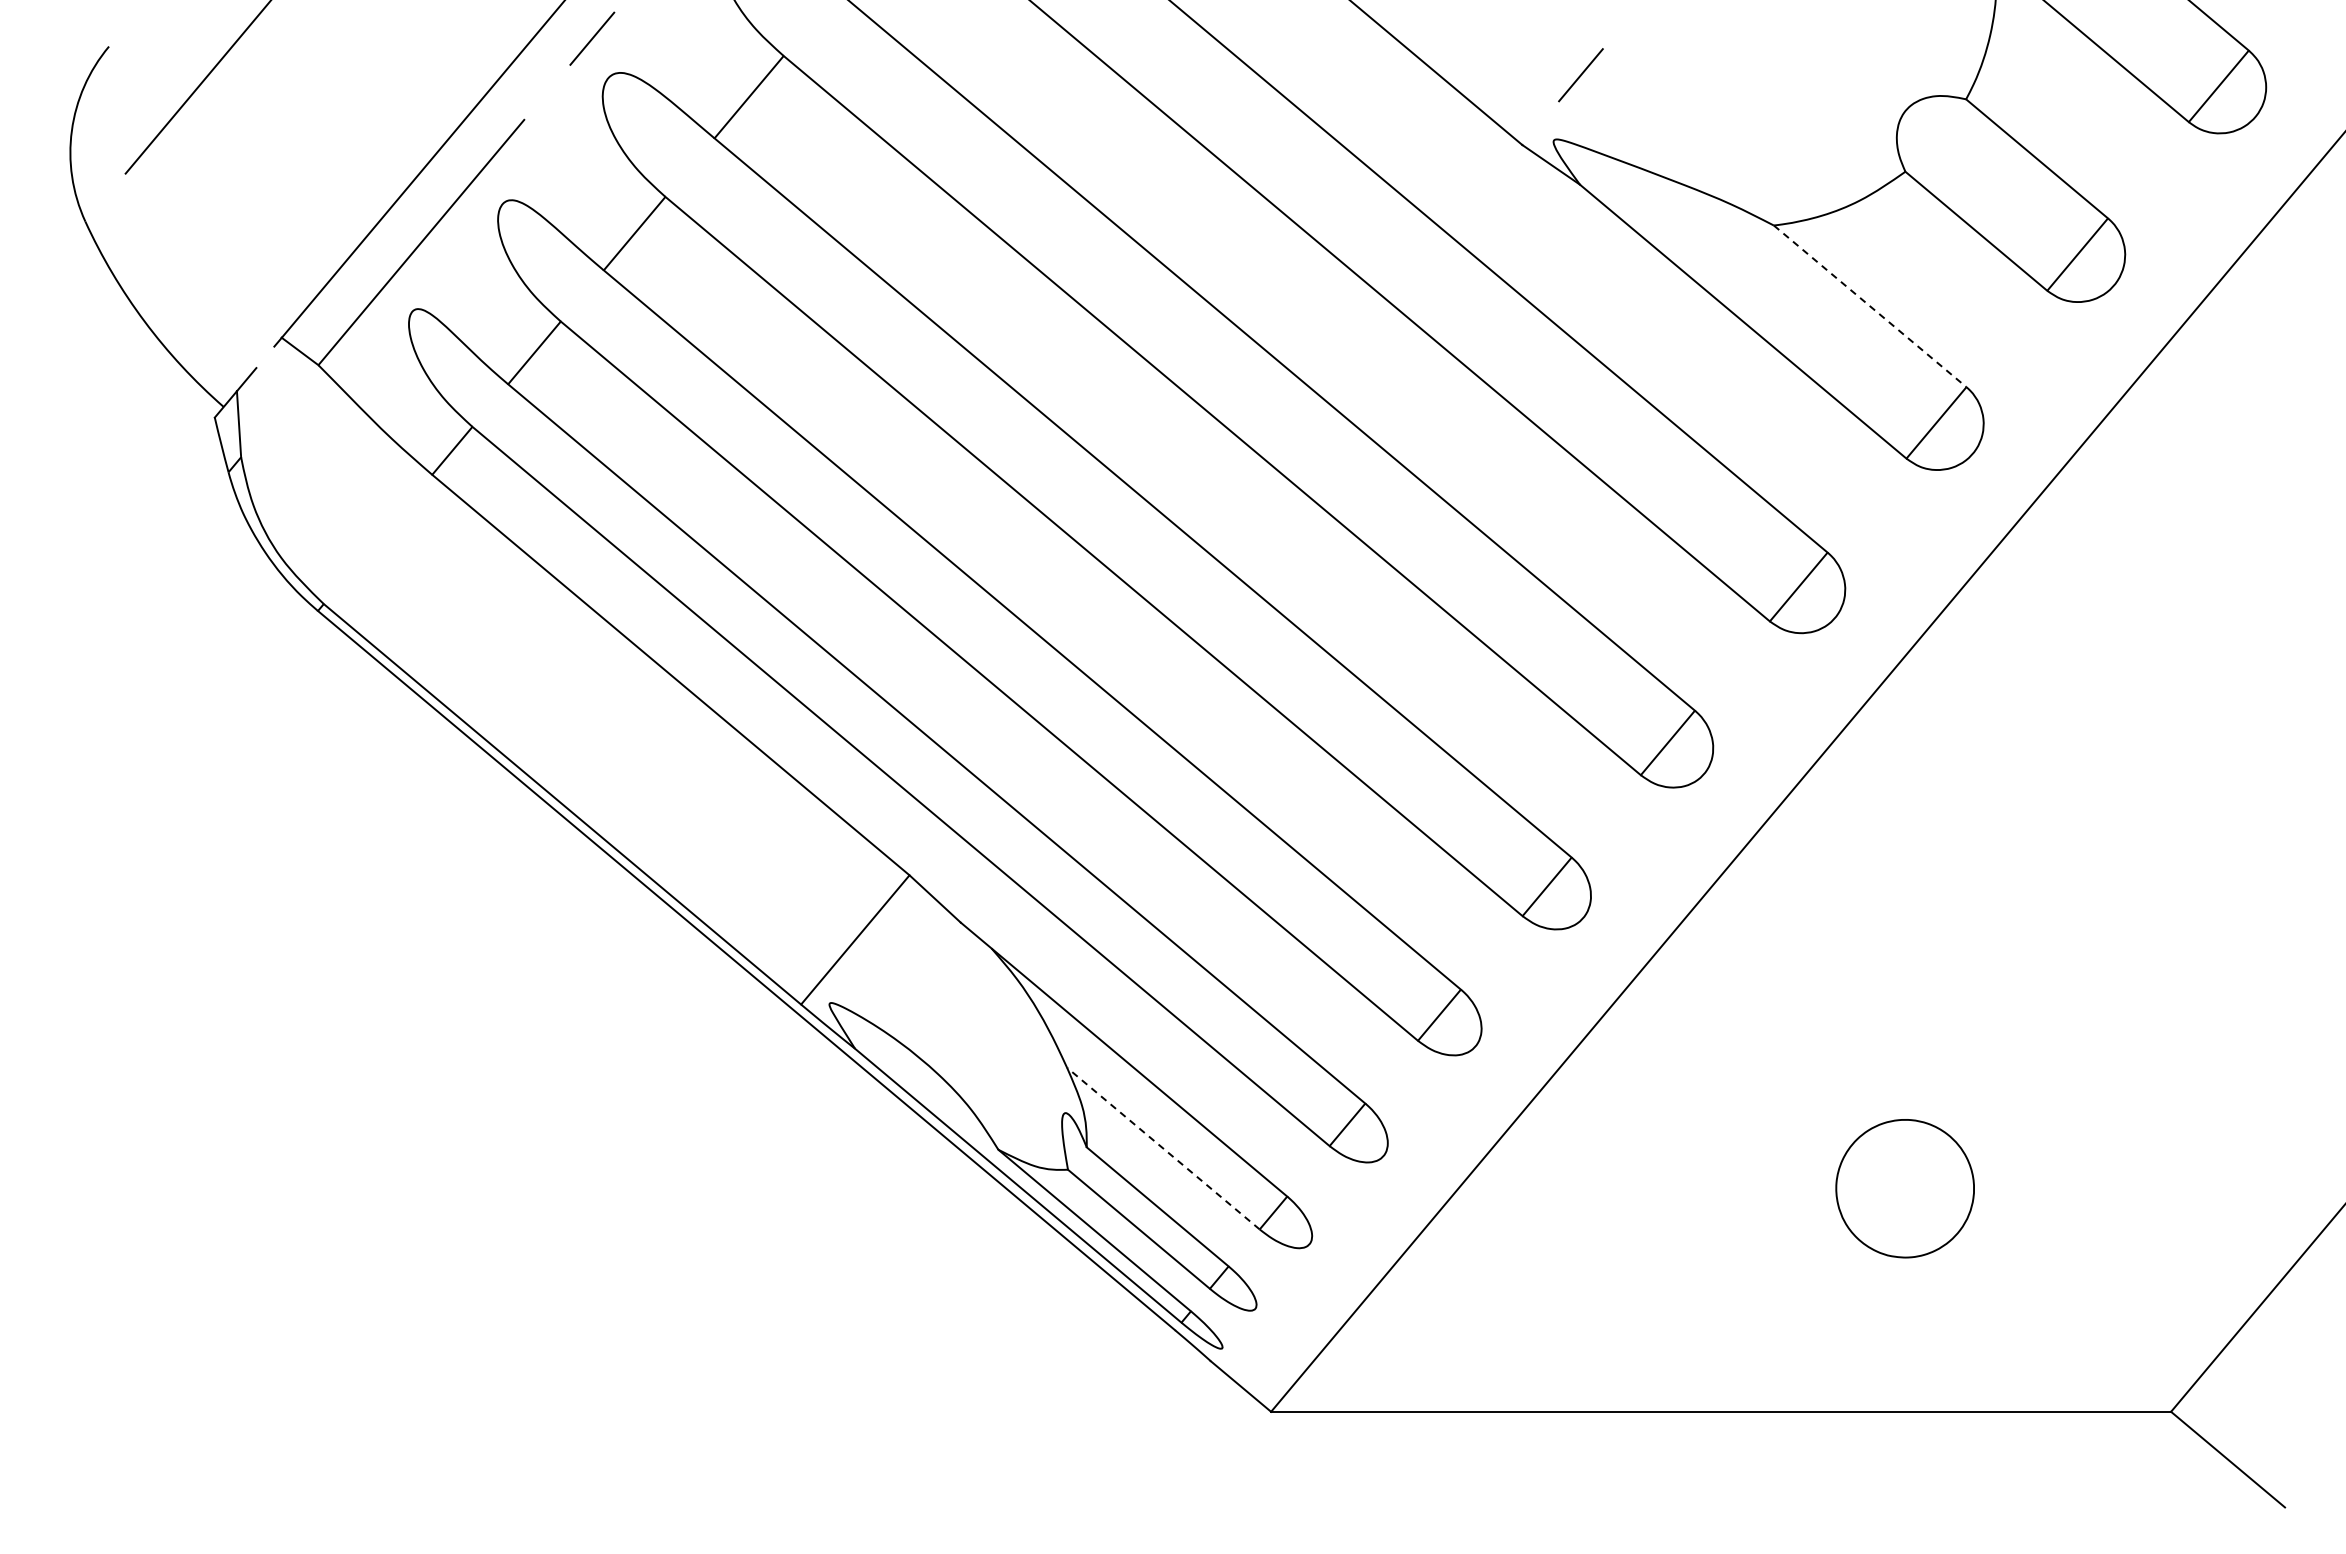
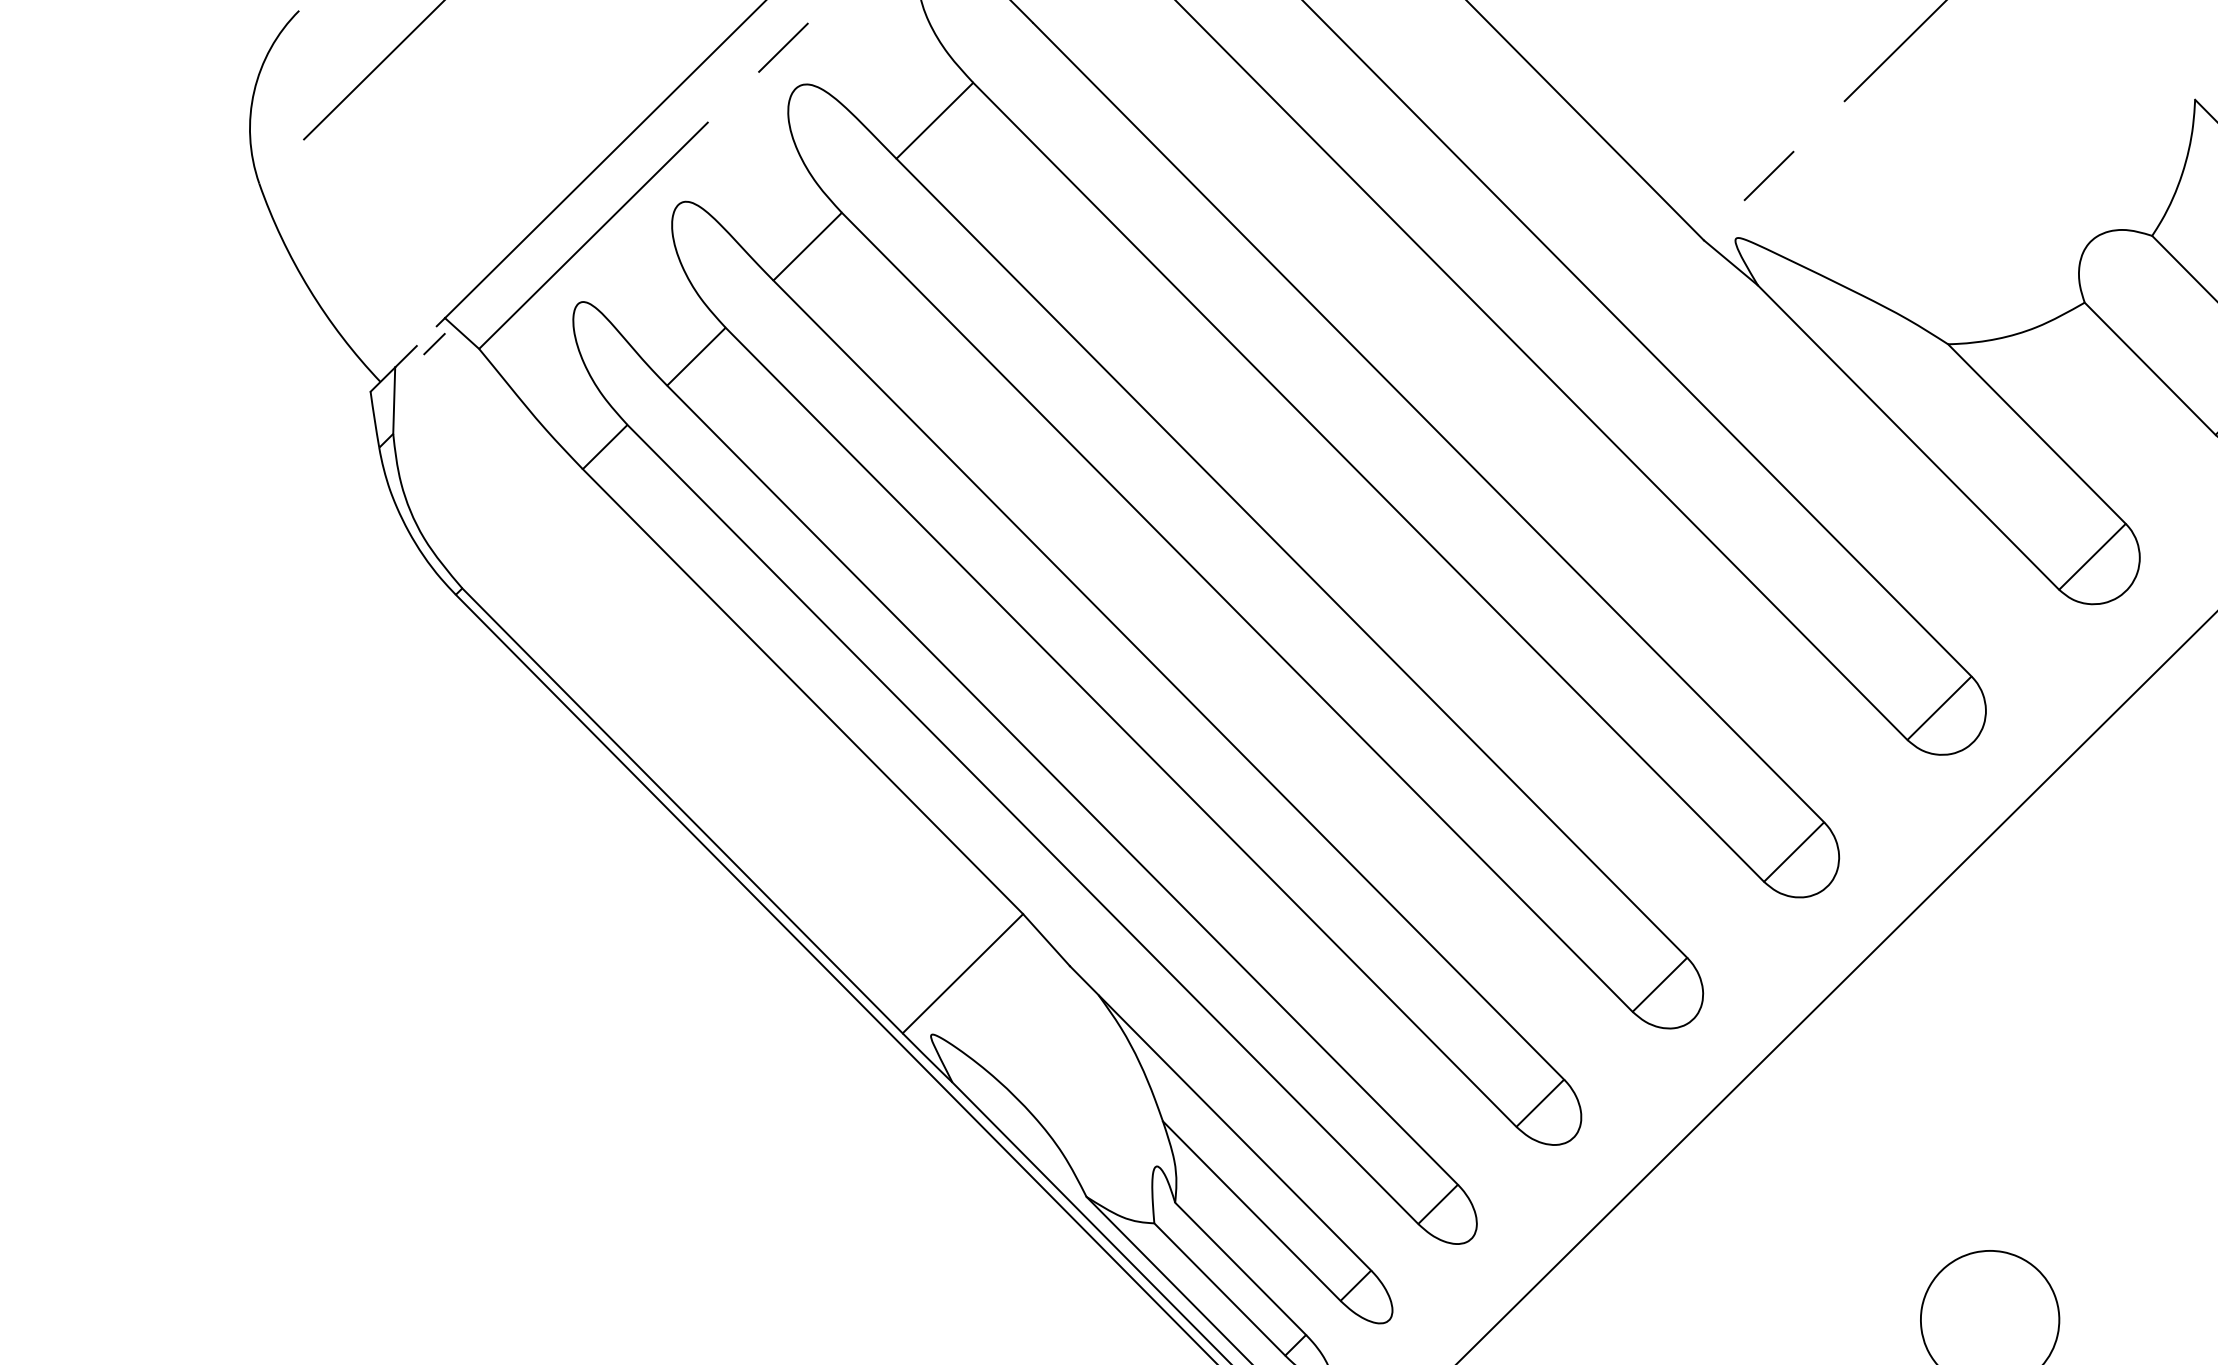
line: (1870, 306) -> (2037, 434), dashed -> solid
line: (273, 364) -> (434, 344), added
line: (1163, 1148) -> (1251, 1210), dashed -> solid

